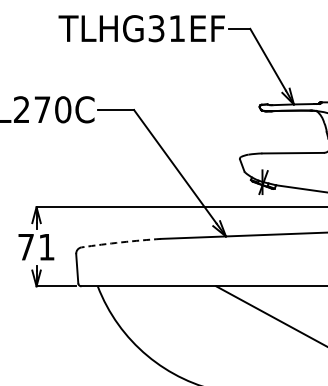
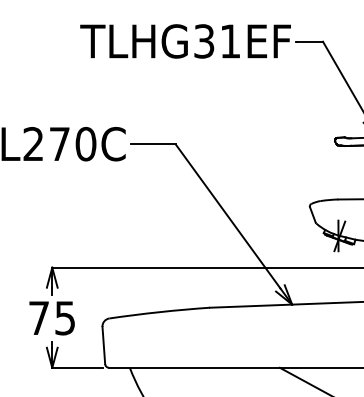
arc: (121, 242) -> (159, 312), dashed -> solid
text: (46, 247) -> (64, 318), 71 -> 75

